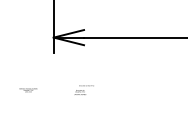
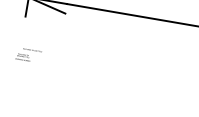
text: (83, 89) -> (27, 54), moved

